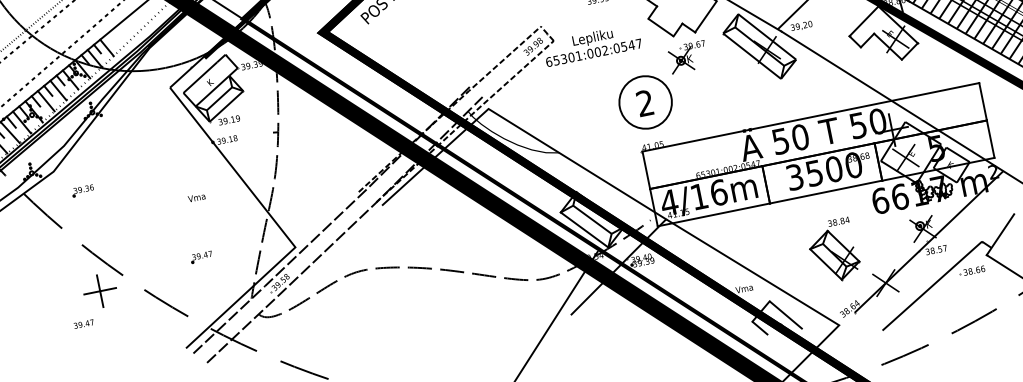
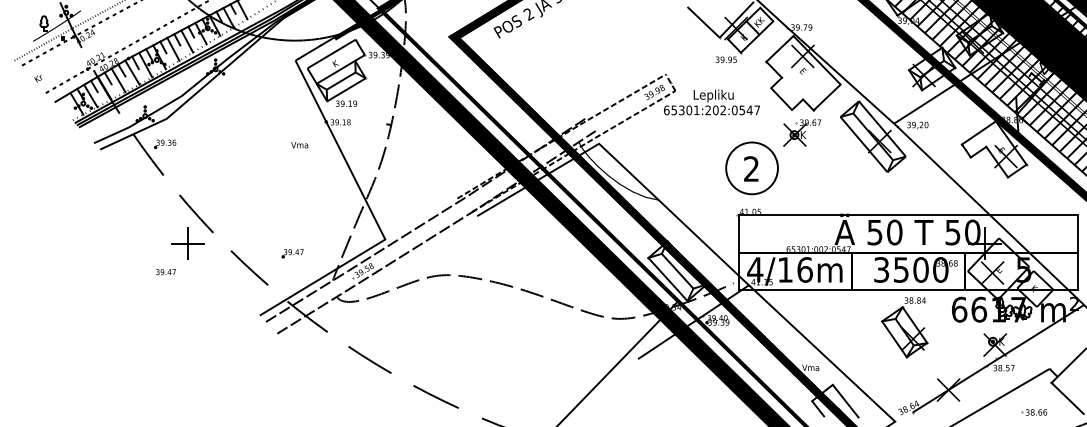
text: (590, 53) -> (708, 110), 65301:002:0547 -> 65301:202:0547
part: (83, 191) -> (165, 144), moved
text: (196, 198) -> (299, 145), moved
part: (833, 250) -> (904, 327), moved
part: (201, 257) -> (292, 253), moved
part: (972, 271) -> (1034, 412), moved

